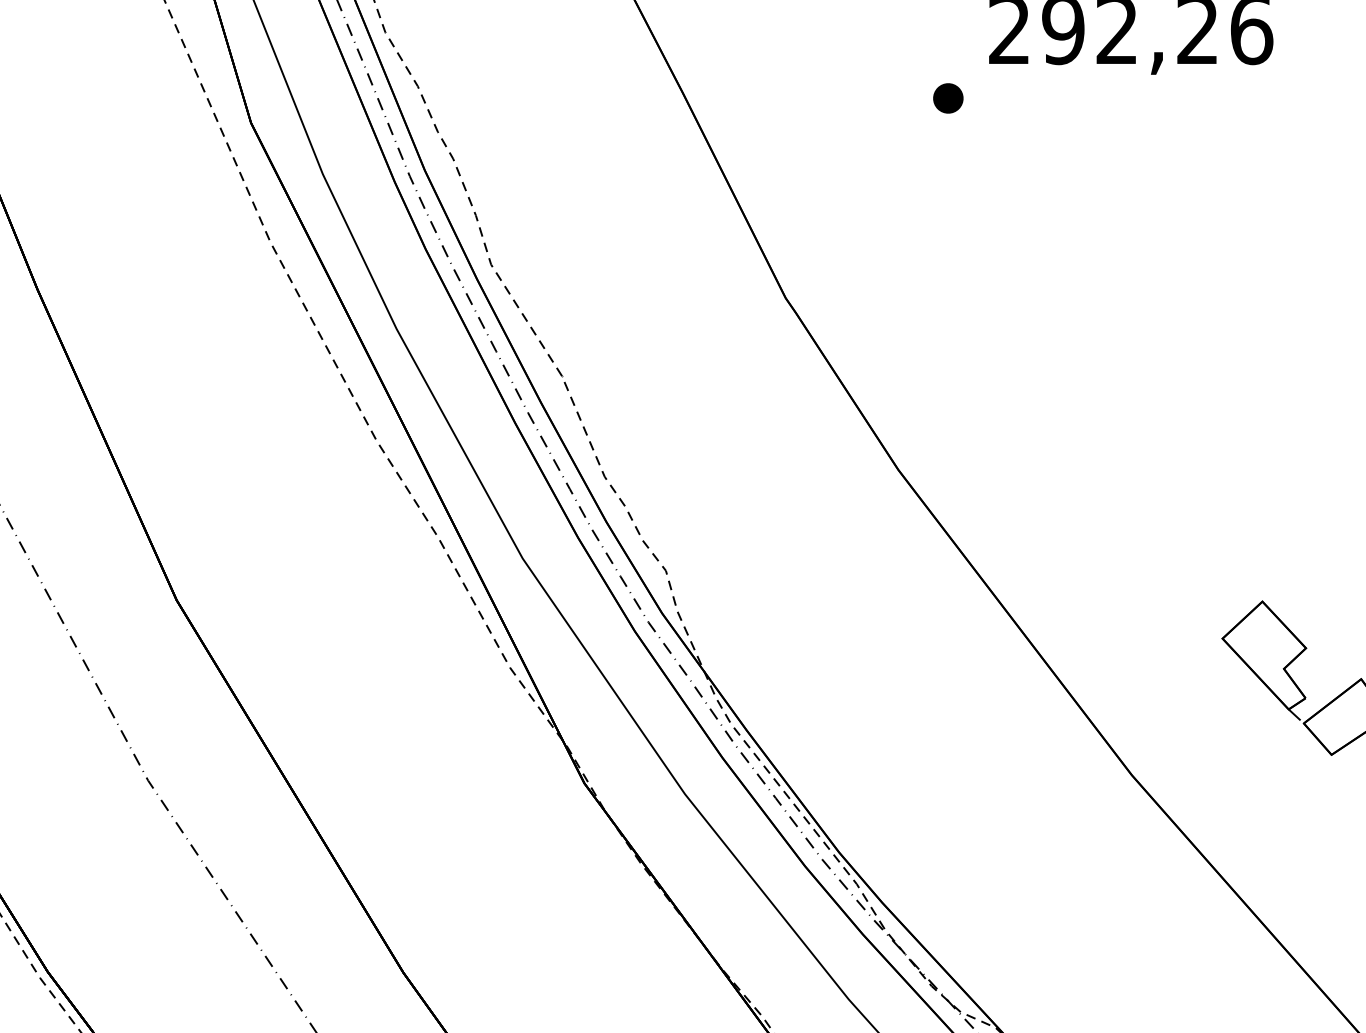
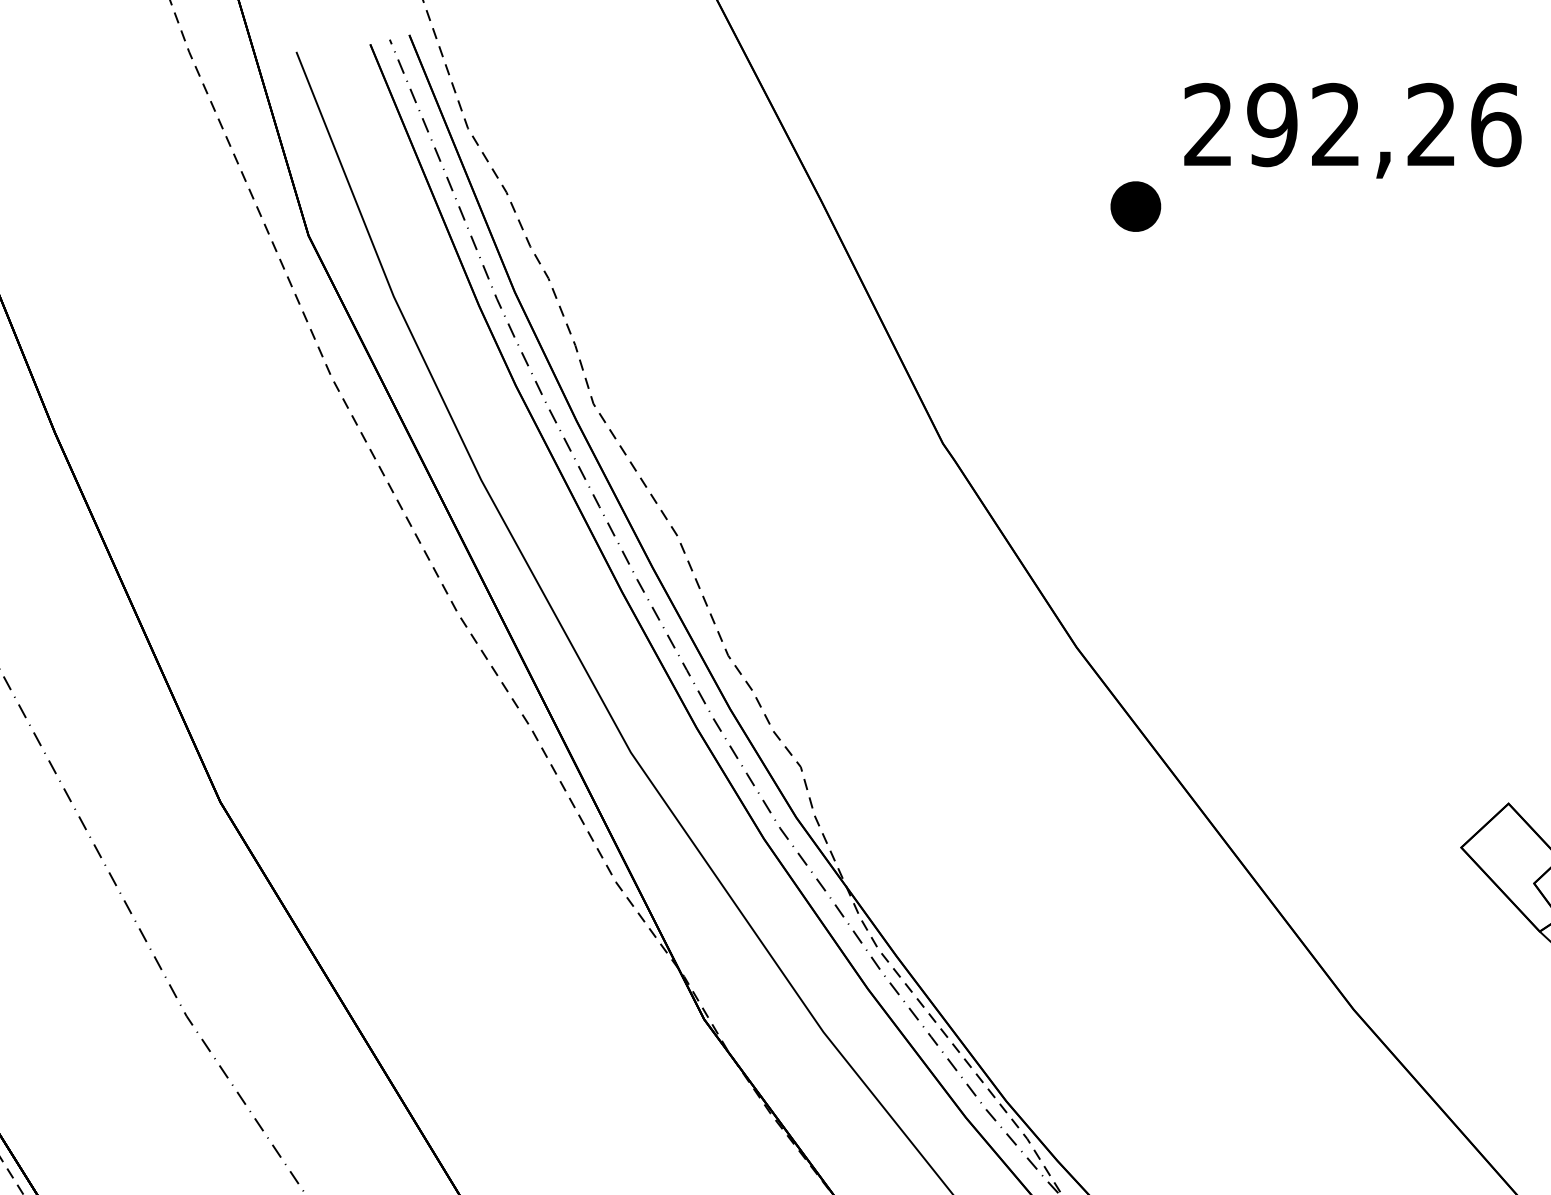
part: (948, 98) -> (1136, 206), size x1.4

